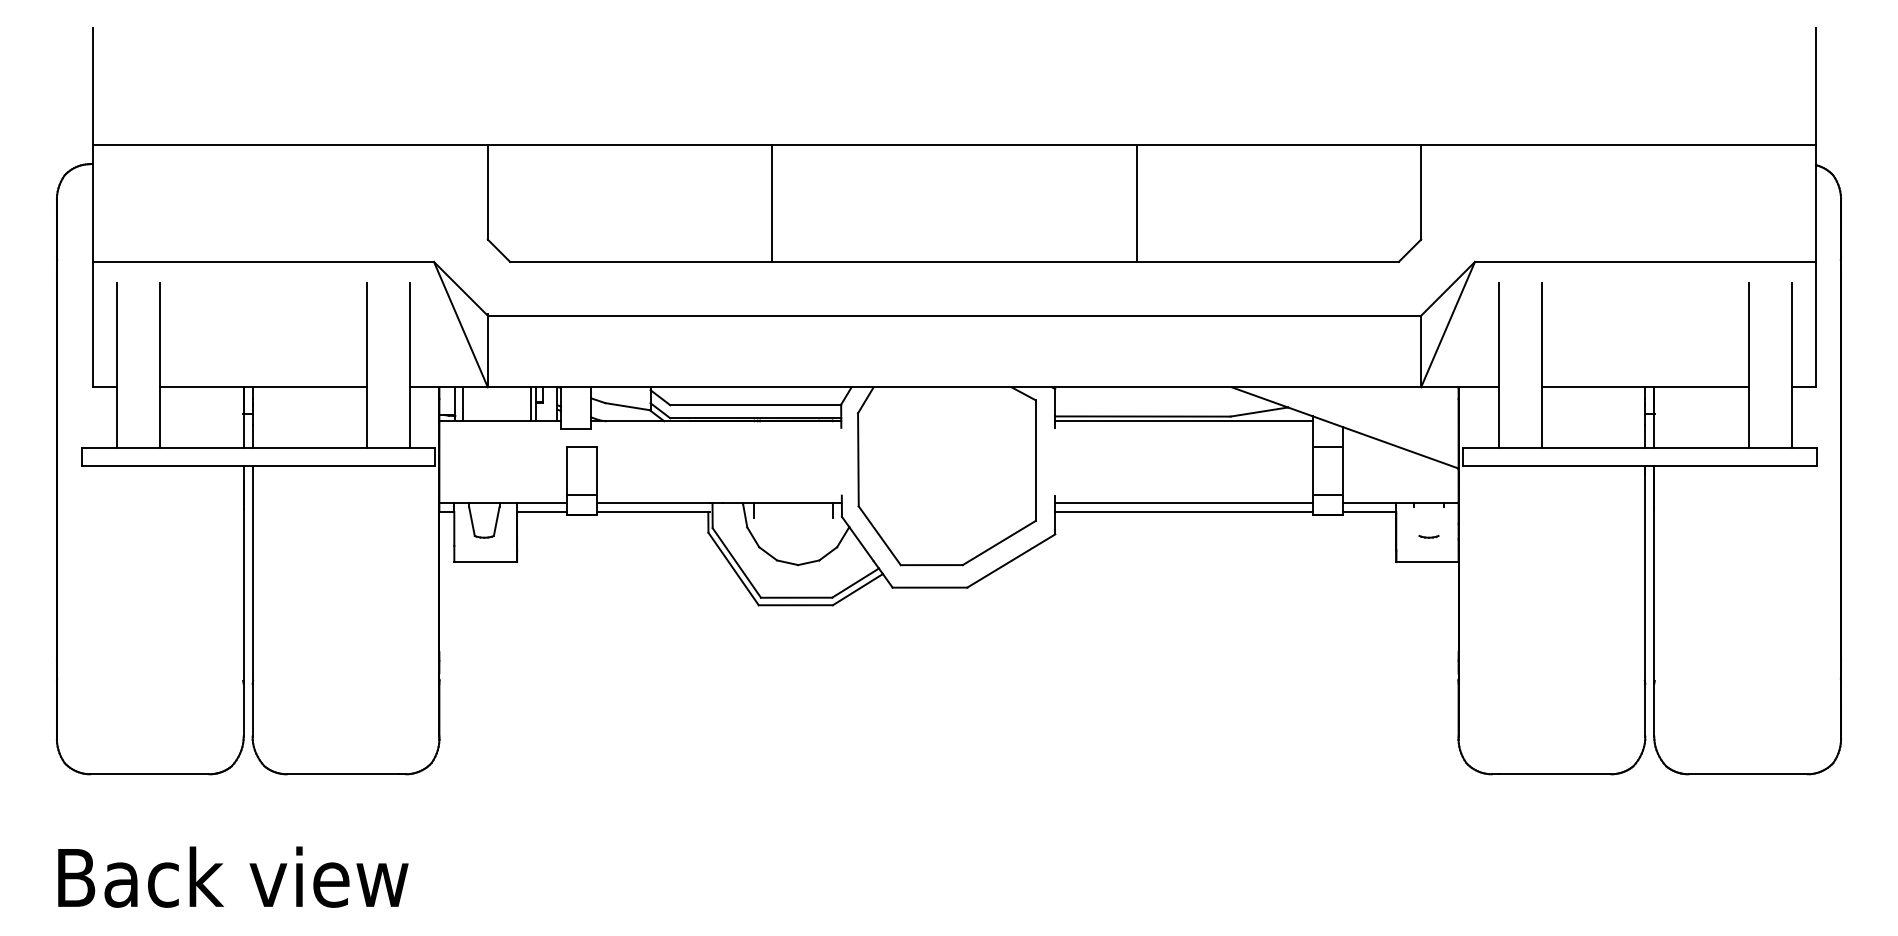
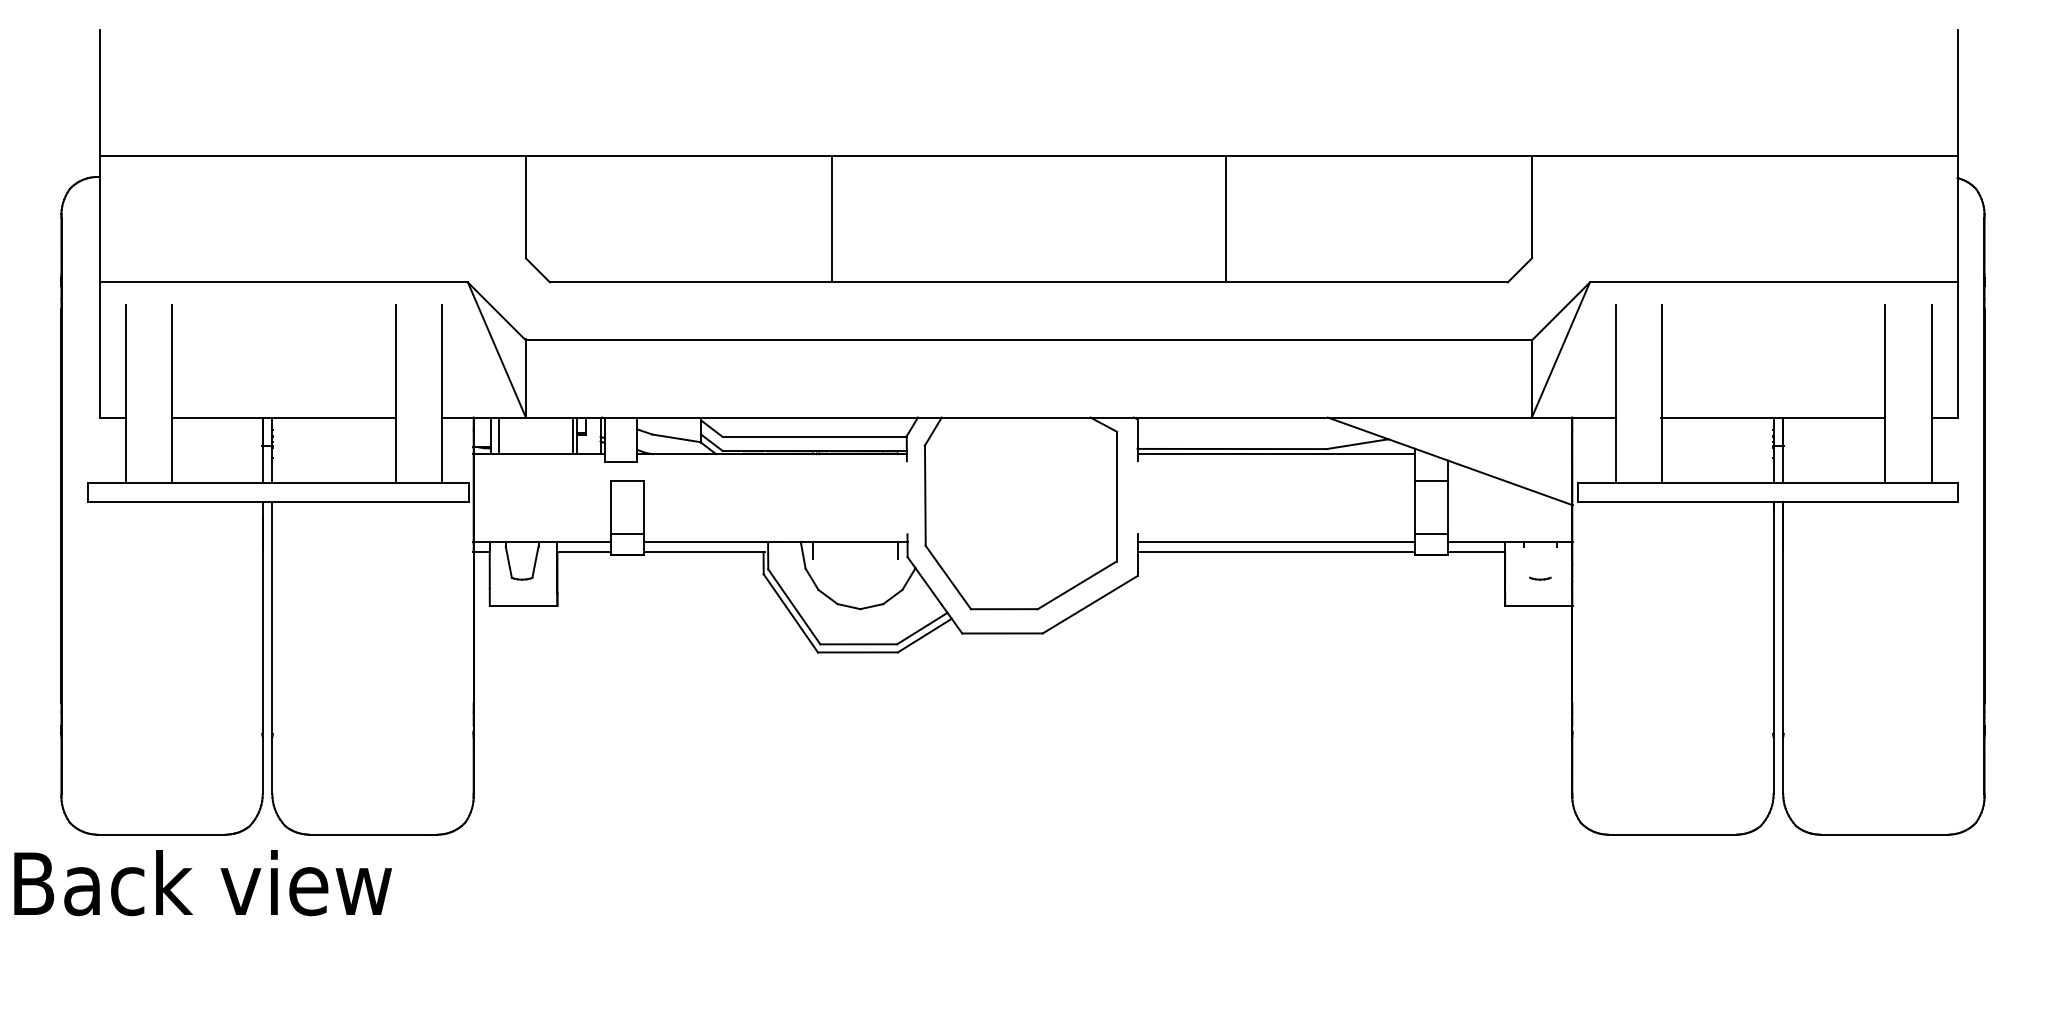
text: (233, 876) -> (203, 882), moved

